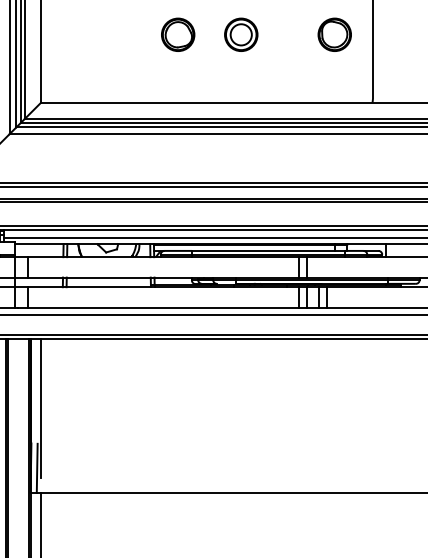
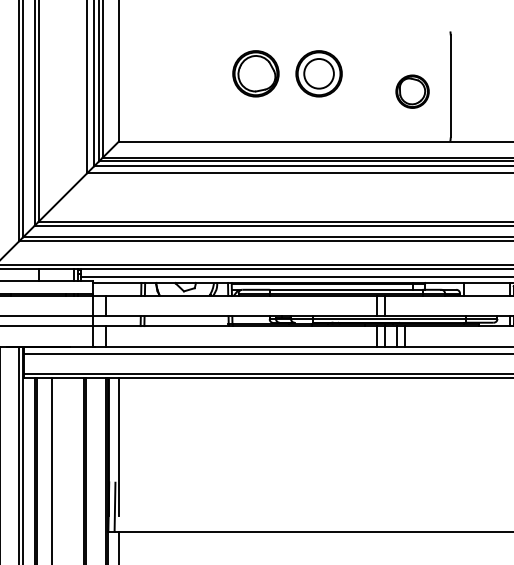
part: (177, 34) -> (255, 73), size x1.4
part: (240, 34) -> (318, 73), size x1.4
part: (334, 34) -> (412, 91), moved

